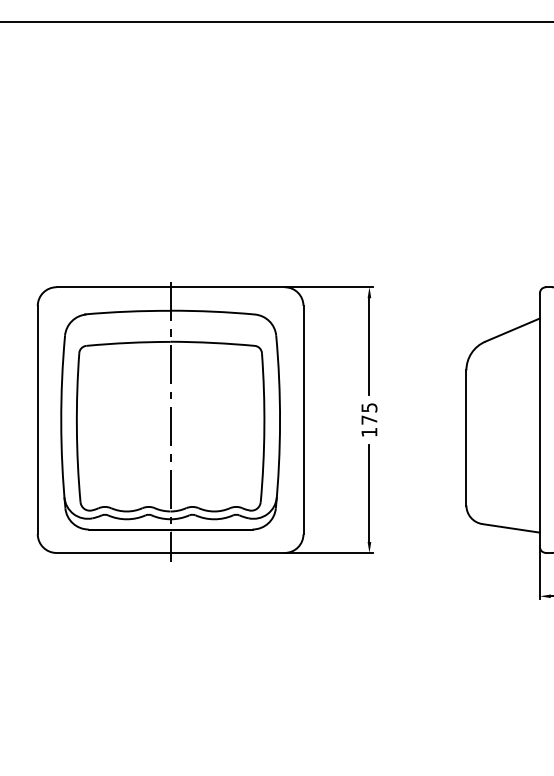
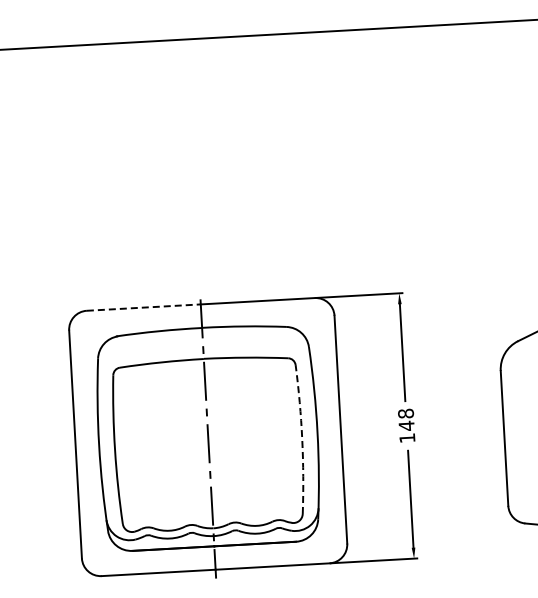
line: (114, 287) -> (144, 307), solid -> dashed
text: (369, 414) -> (406, 420), 175 -> 148
arc: (264, 427) -> (302, 439), solid -> dashed

